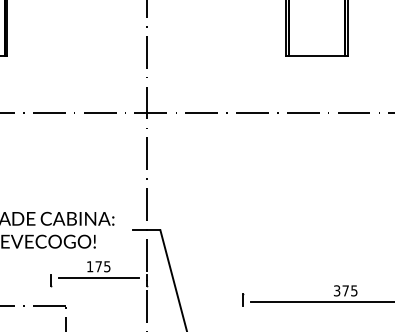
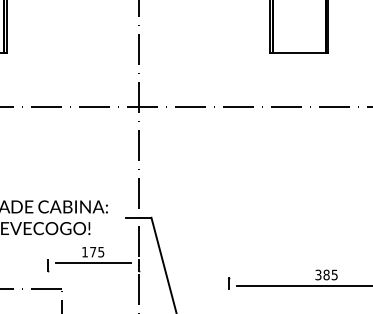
text: (345, 290) -> (326, 274), 375 -> 385

